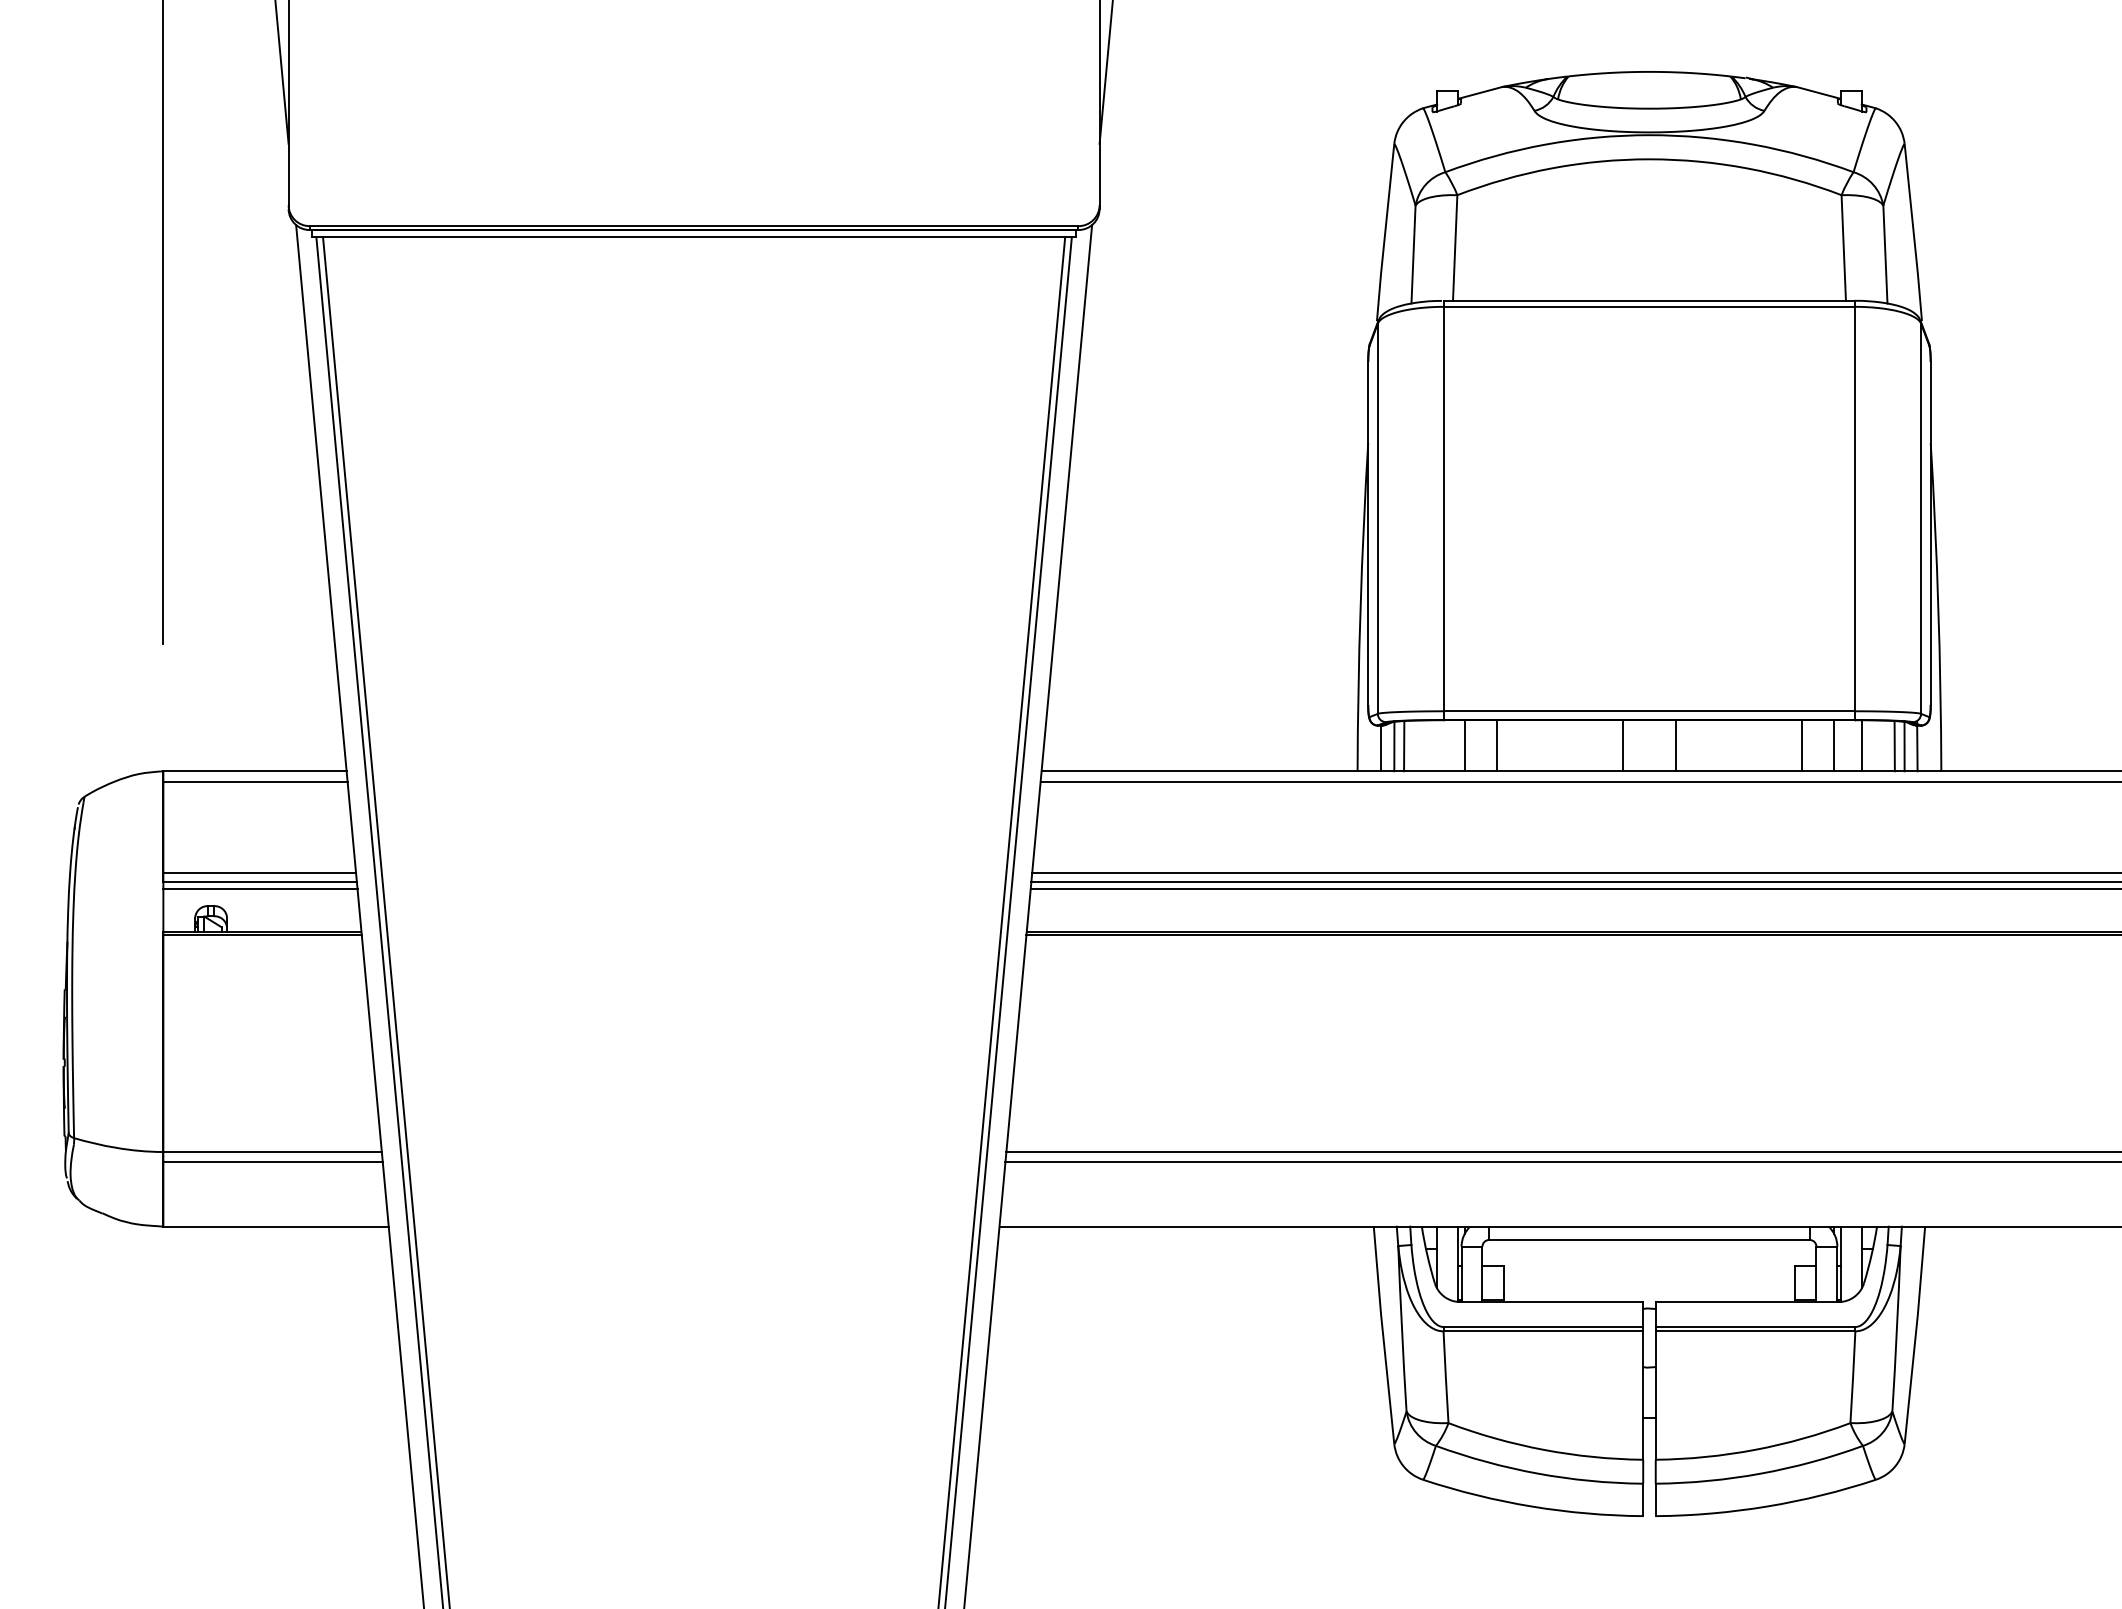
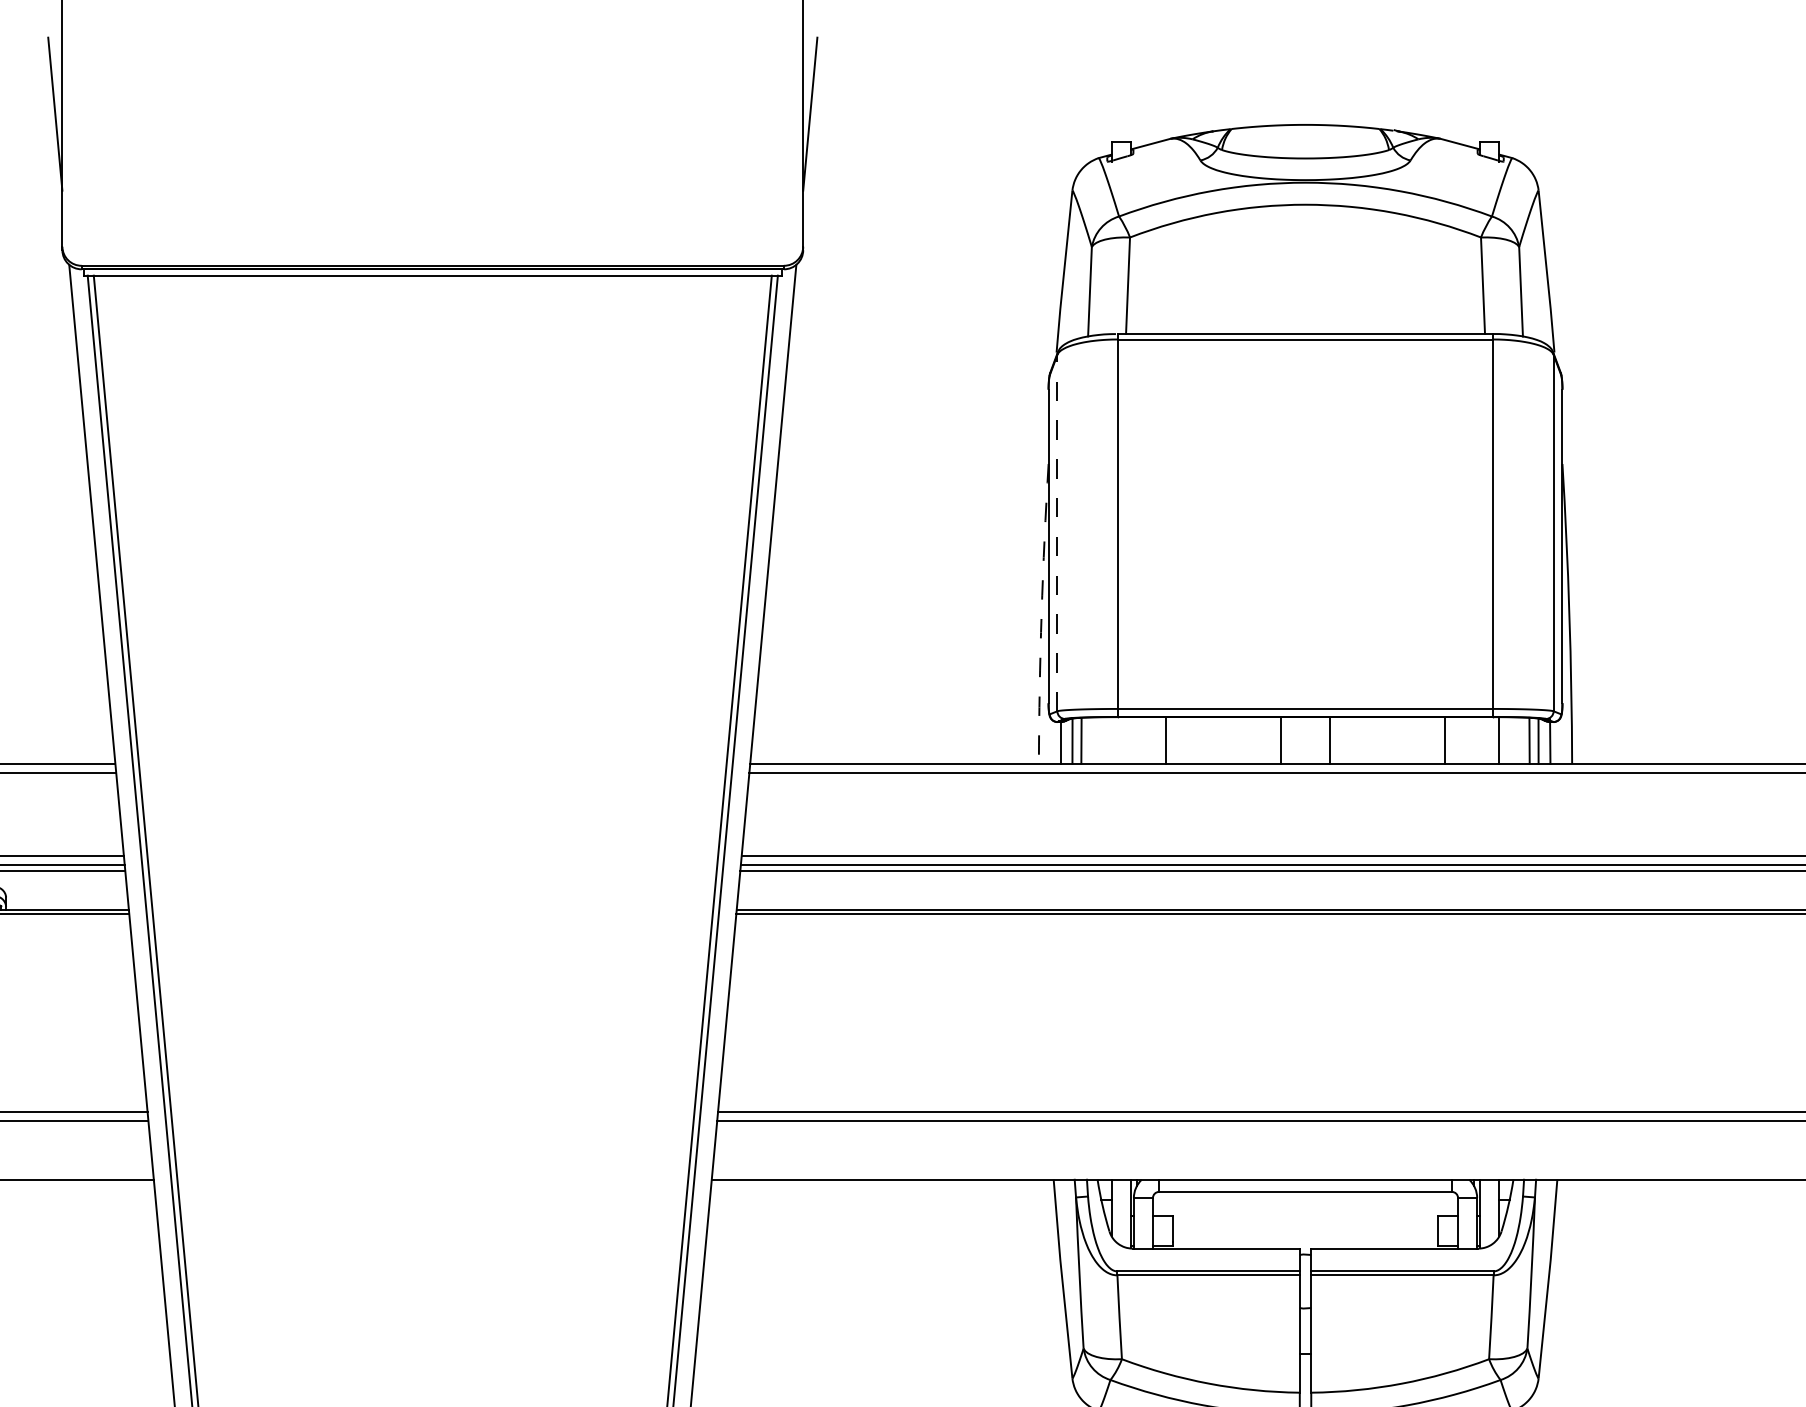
line: (1377, 518) -> (1057, 532), solid -> dashed
arc: (1360, 607) -> (1041, 614), solid -> dashed
line: (1464, 745) -> (1136, 740), removed
line: (1834, 745) -> (1474, 740), removed

